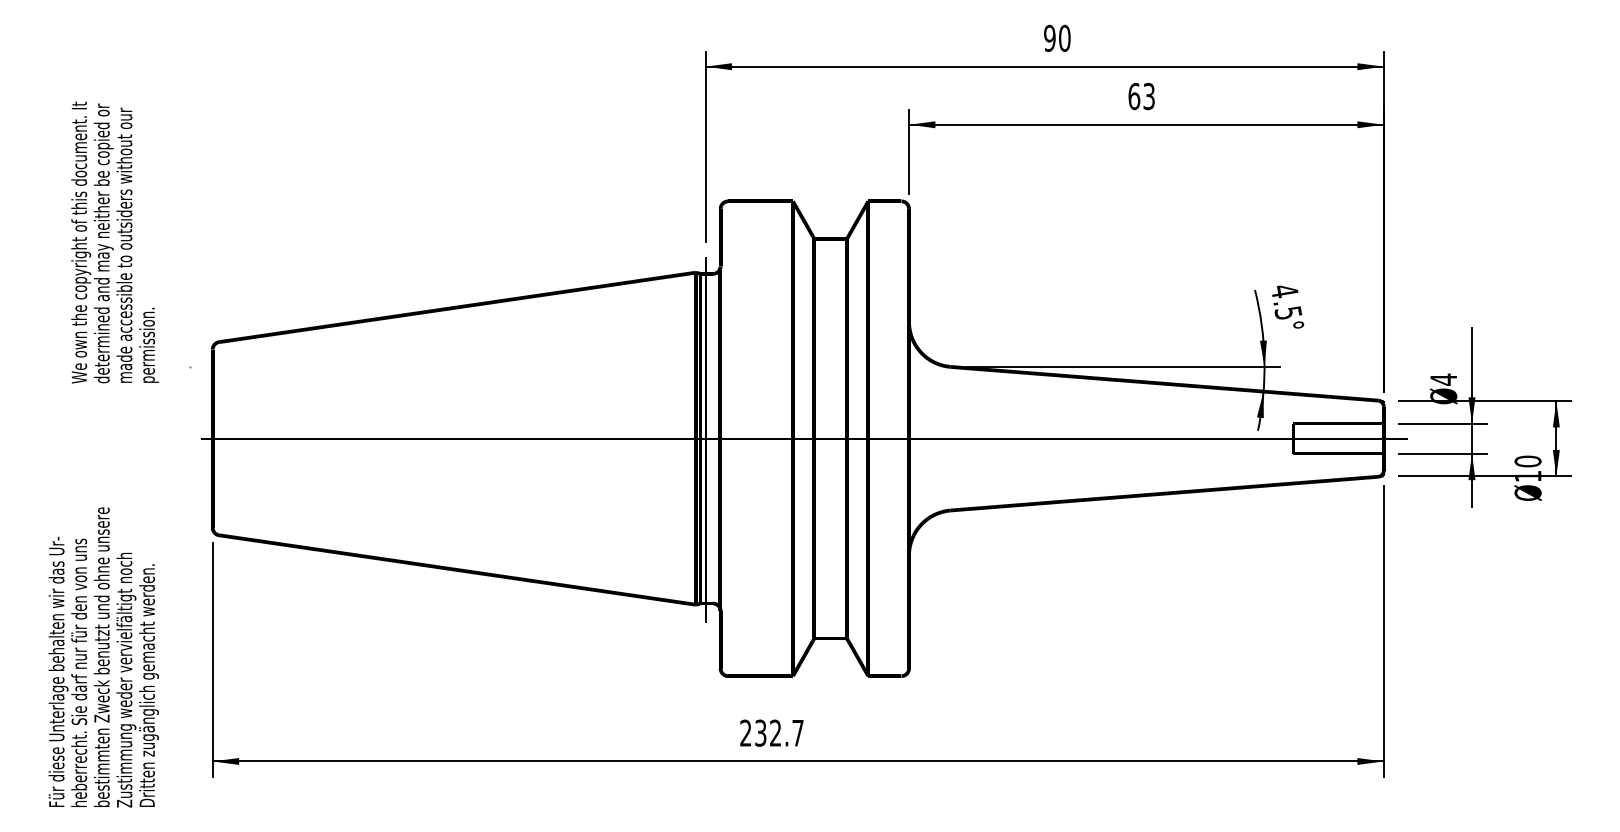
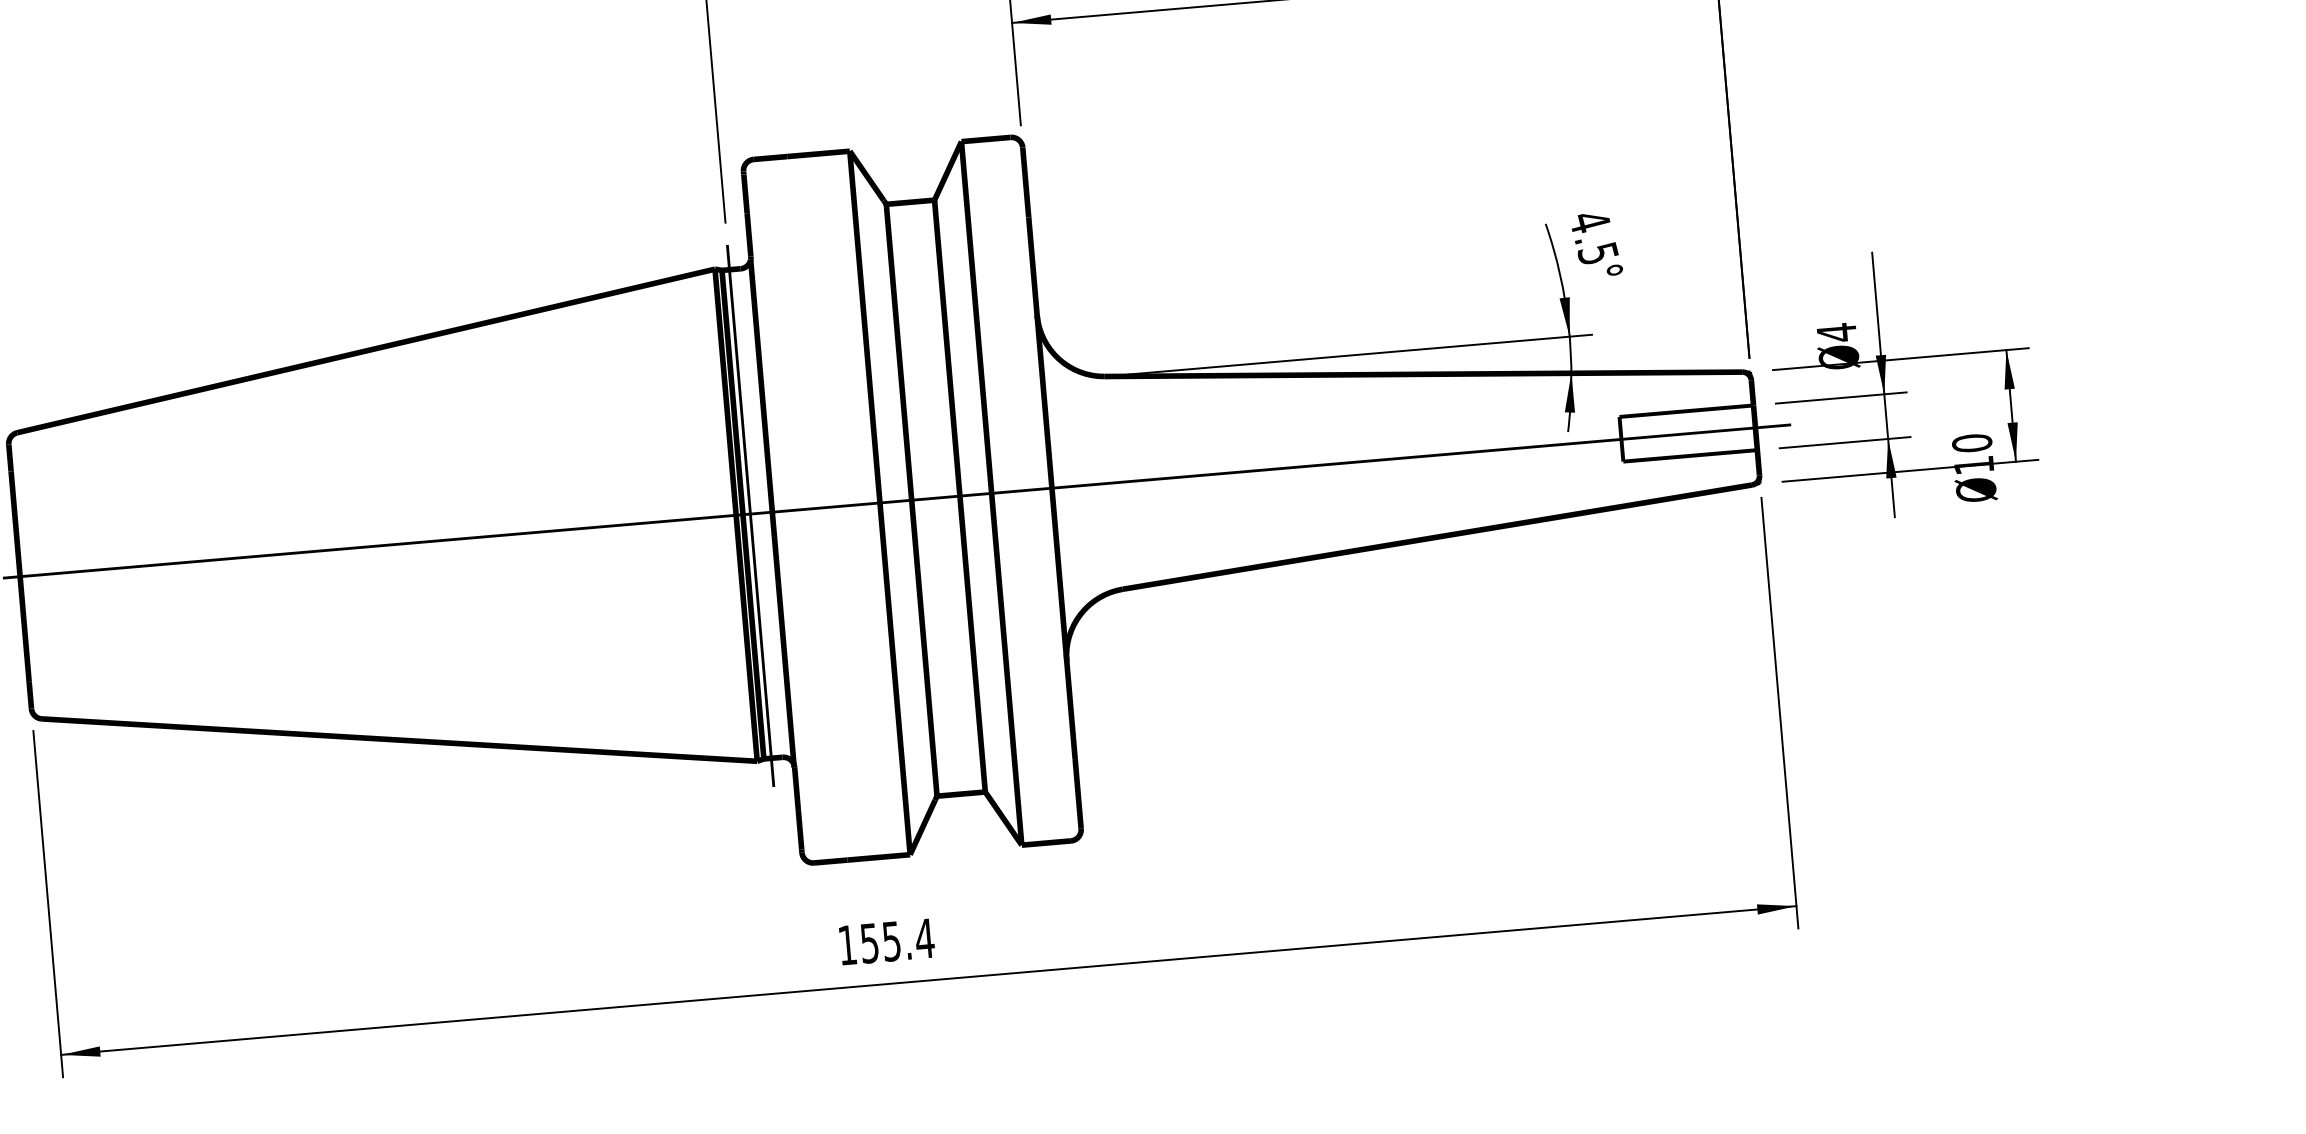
text: (772, 732) -> (886, 940), 232.7 -> 155.4

